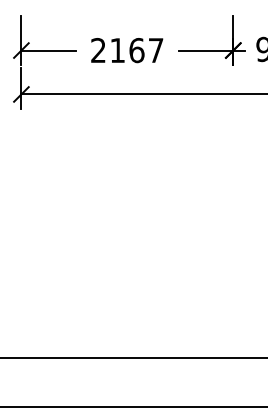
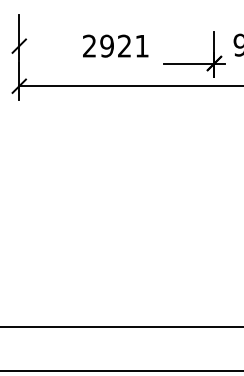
line: (48, 50) -> (43, 46), removed
text: (136, 50) -> (124, 46), 2167 -> 2921
part: (211, 50) -> (194, 63), moved

